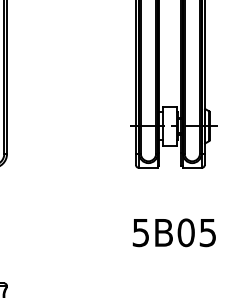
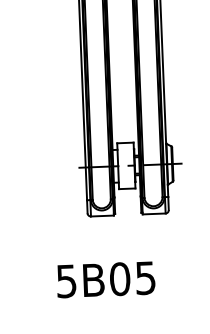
text: (173, 232) -> (105, 279), moved

